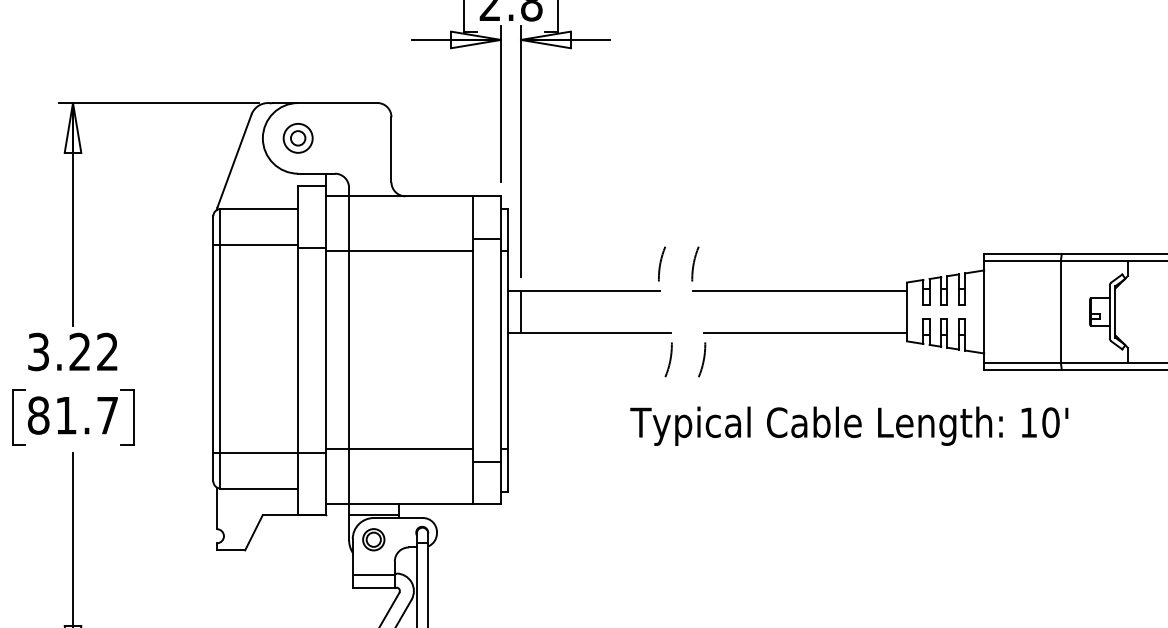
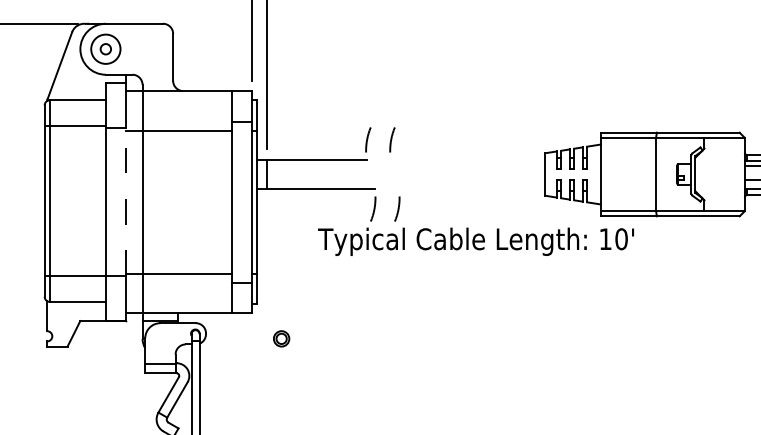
circle: (297, 137) -> (105, 48), size x1.4
line: (800, 291) -> (468, 159), removed
line: (805, 332) -> (471, 189), removed
line: (326, 349) -> (126, 201), solid -> dashed
text: (849, 425) -> (476, 241), moved
part: (373, 539) -> (281, 338), moved

